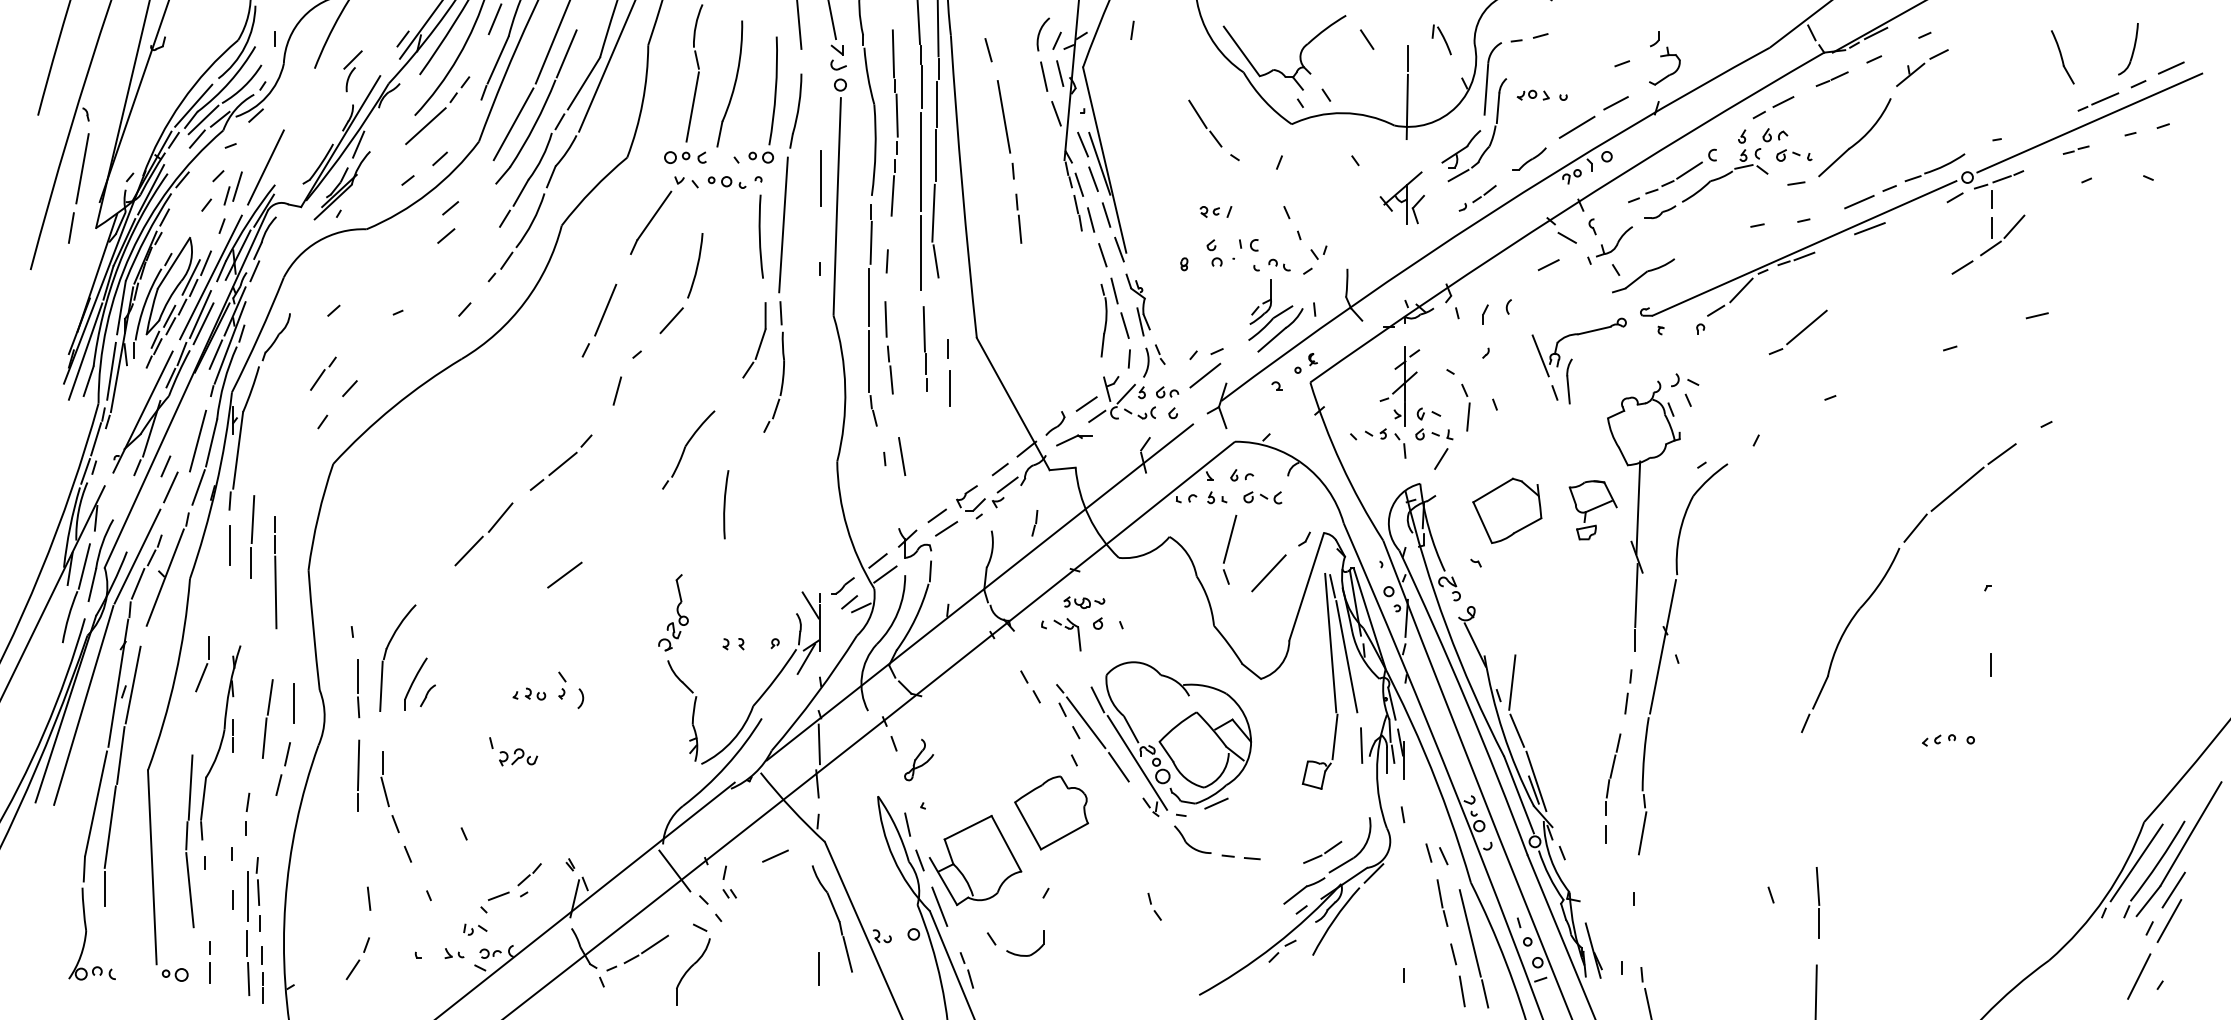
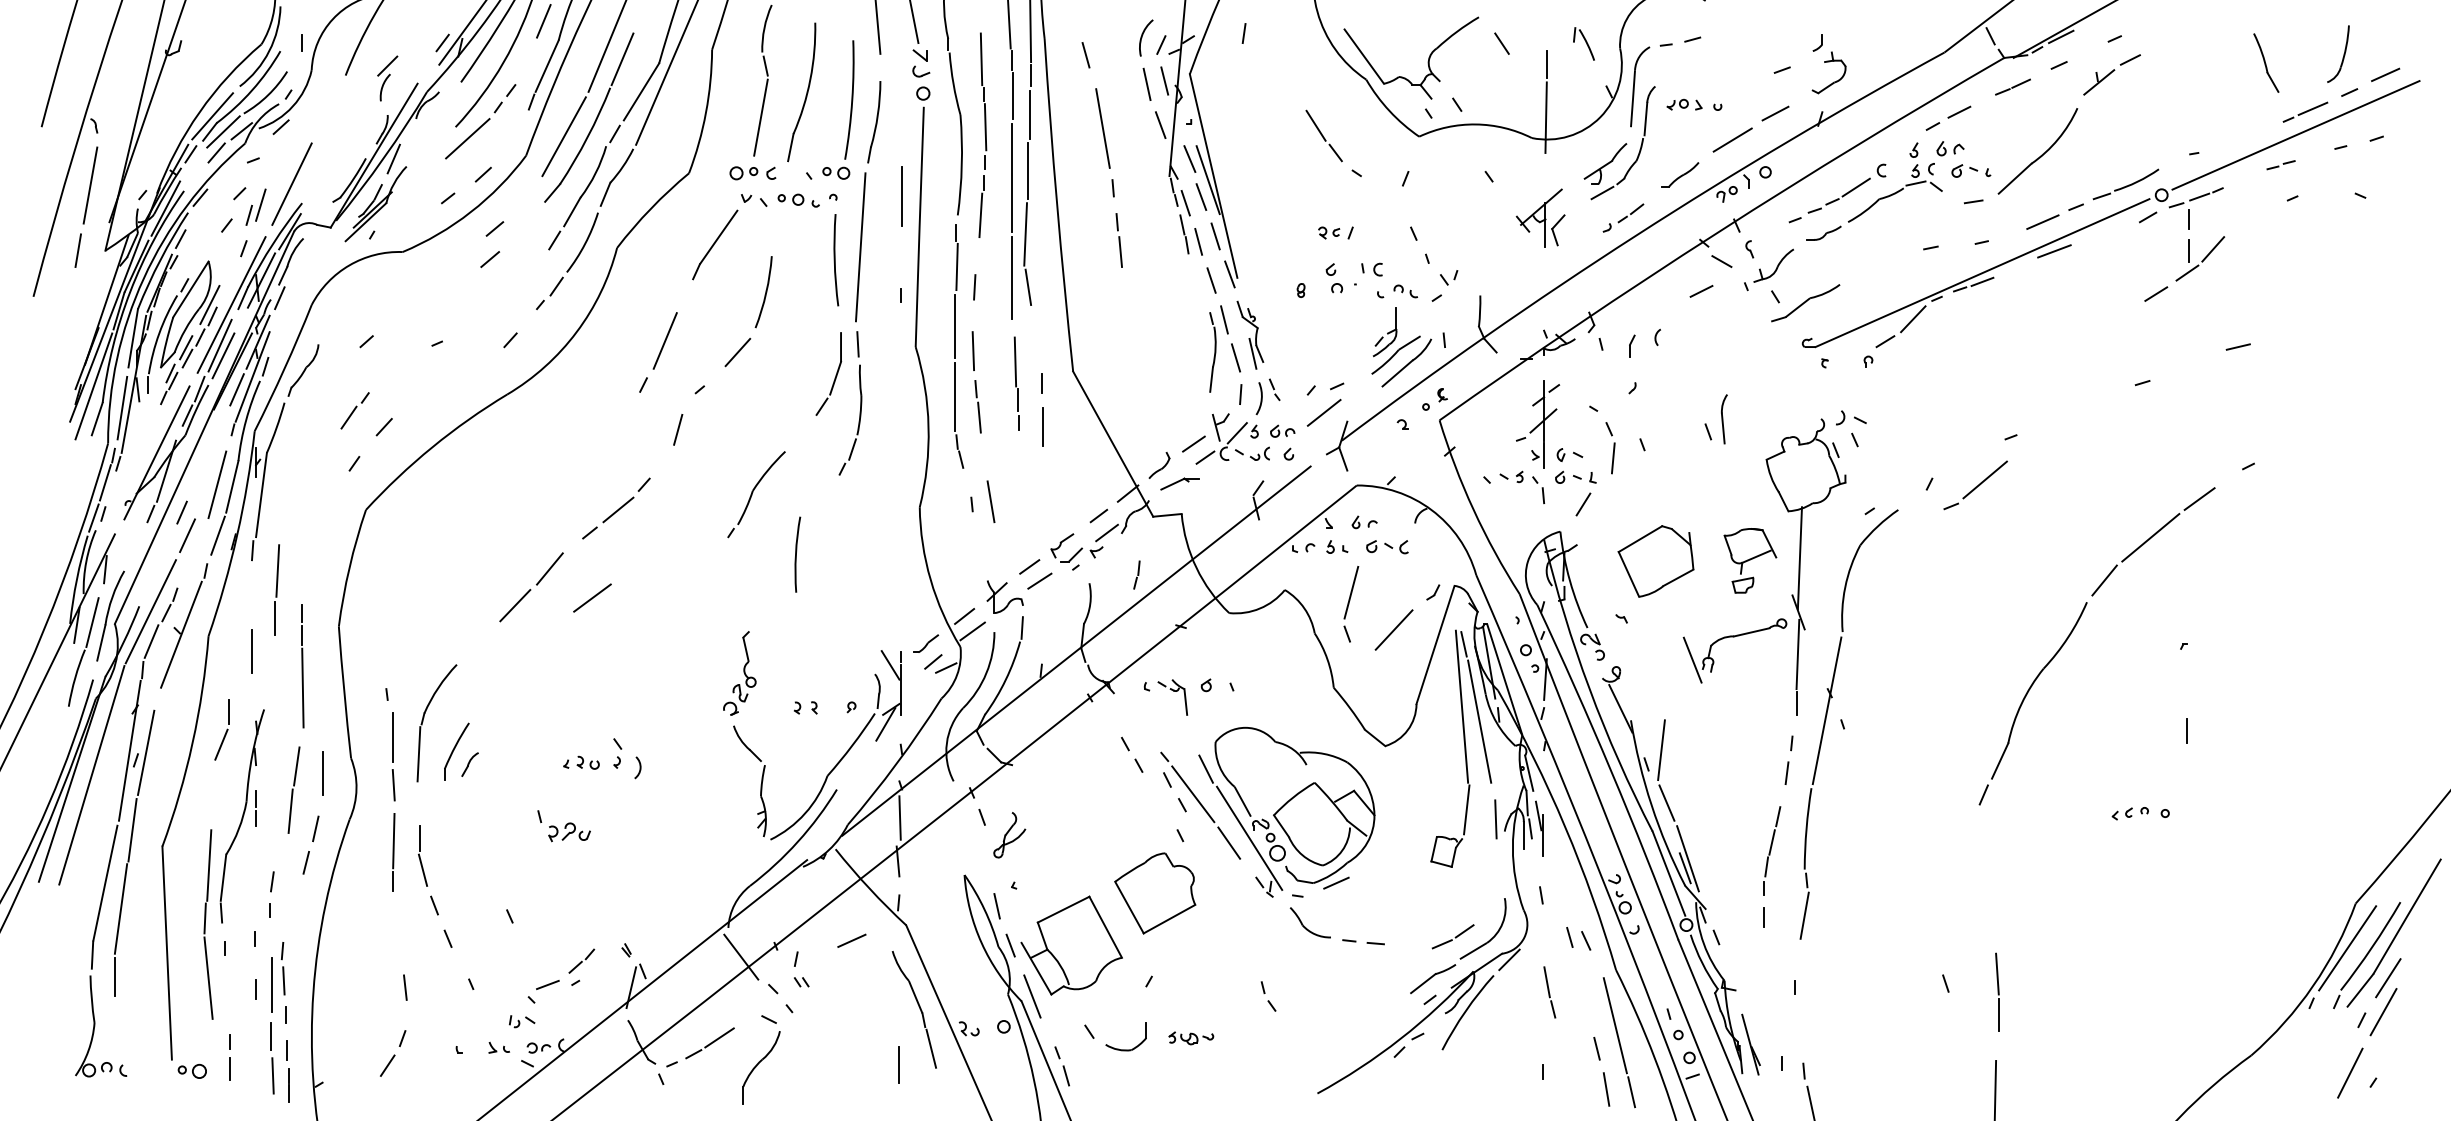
line: (205, 263) -> (225, 289), removed
part: (1798, 332) -> (1975, 485), moved
part: (1578, 335) -> (1734, 637), moved
line: (229, 545) -> (251, 651), moved
line: (275, 572) -> (302, 666), moved
line: (564, 574) -> (592, 597), moved
part: (1084, 602) -> (1191, 1038), moved
part: (358, 689) -> (393, 757), size x1.4
part: (1442, 903) -> (1549, 992), moved

